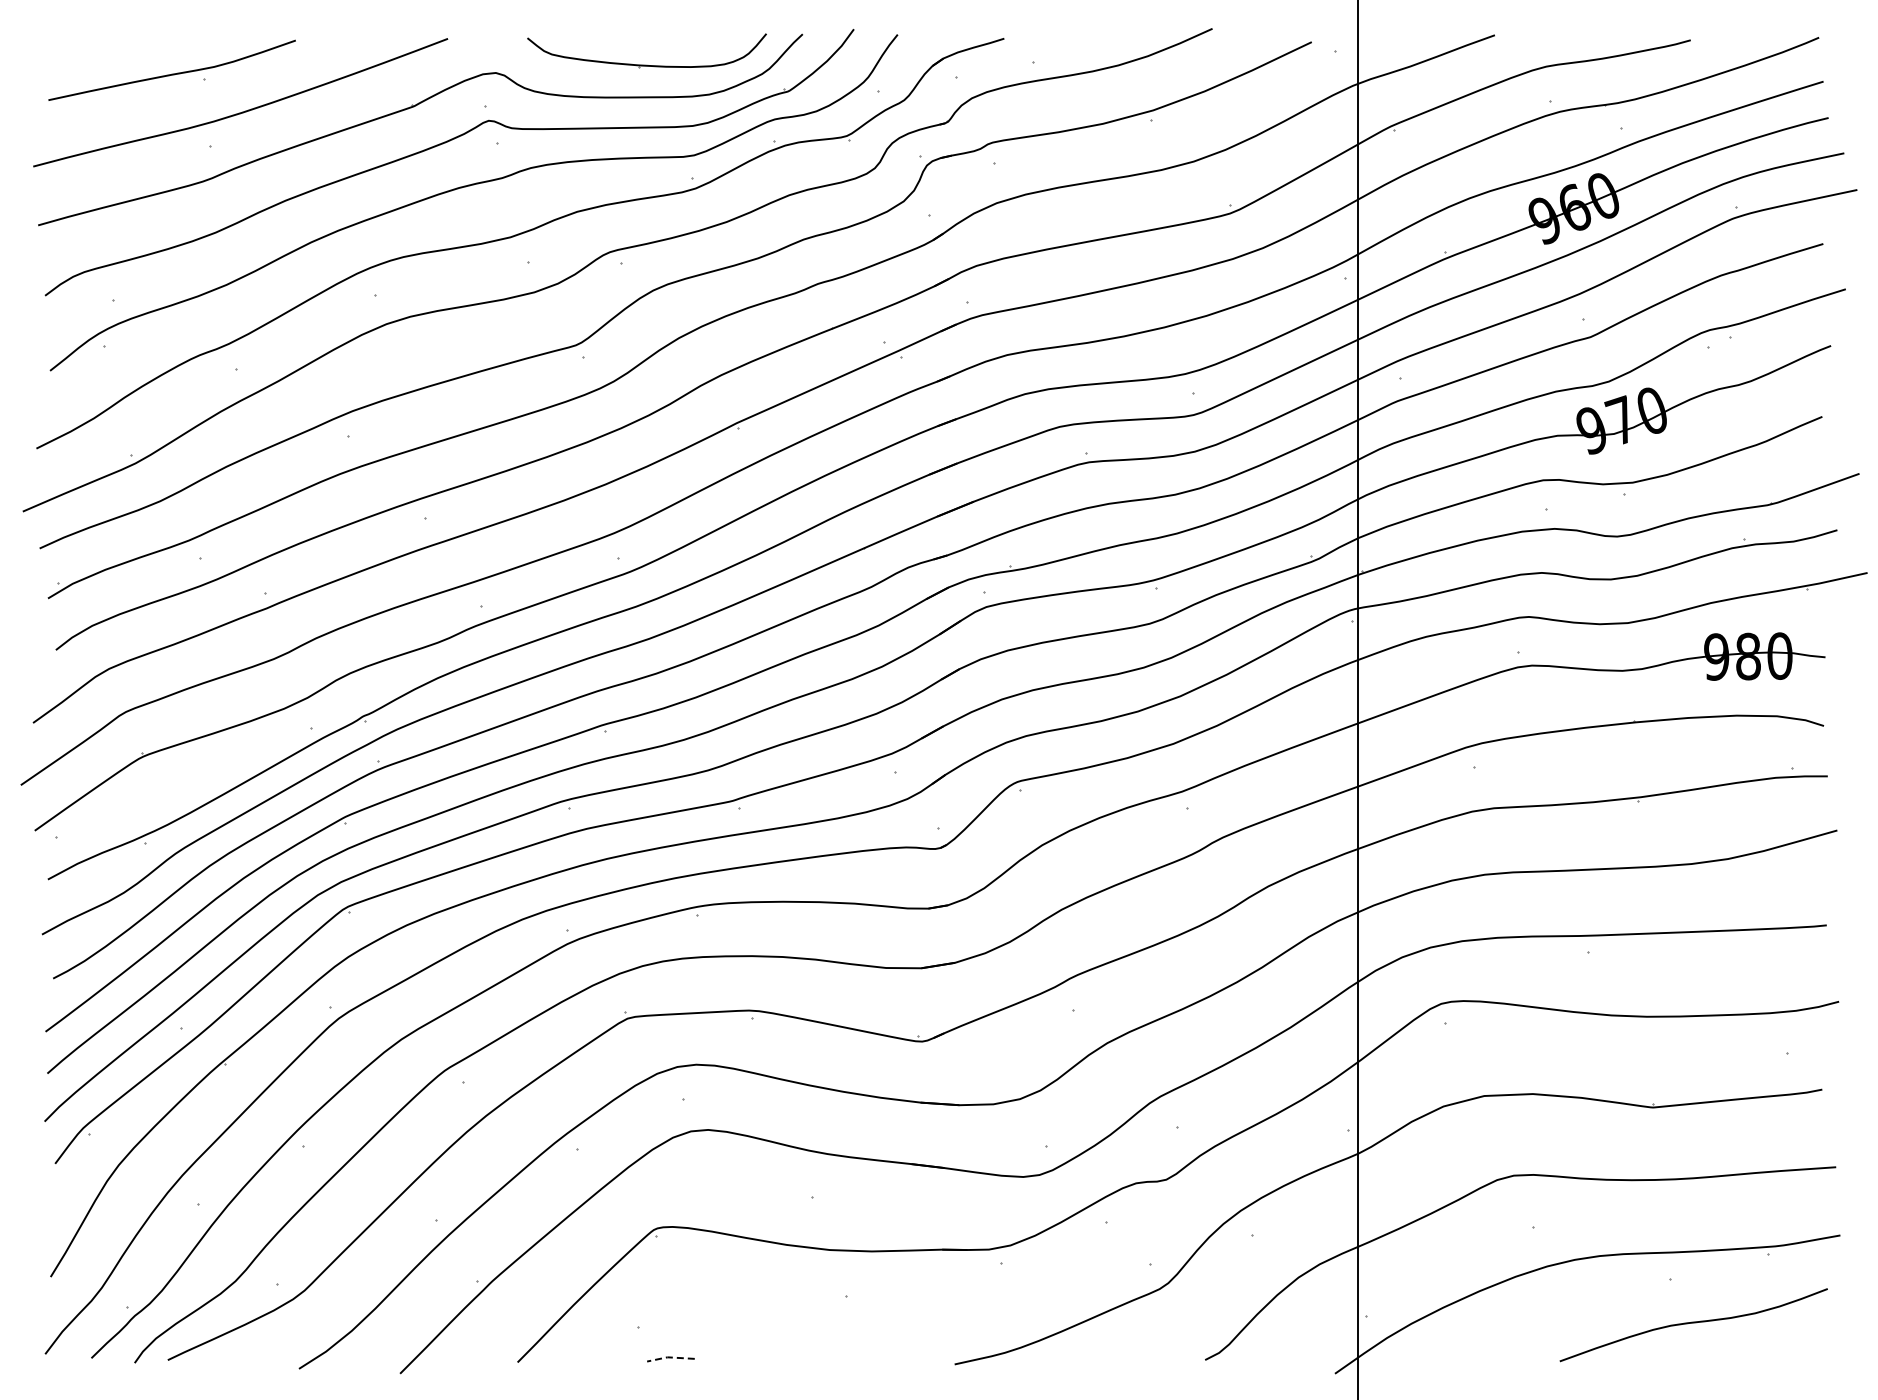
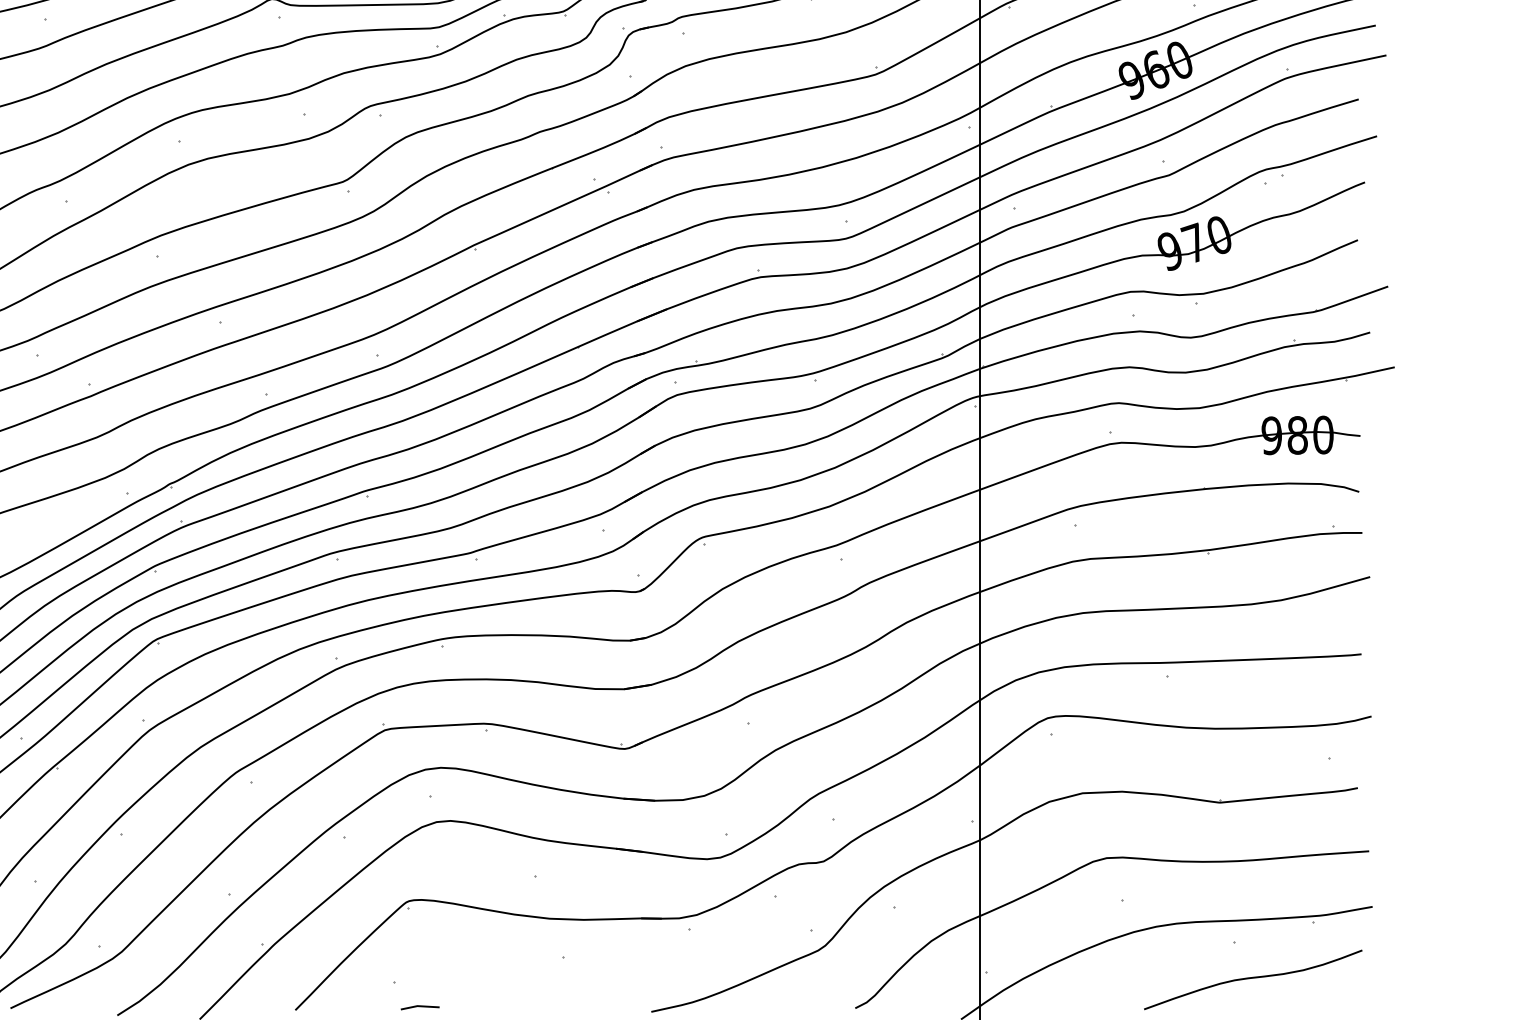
line: (670, 1357) -> (419, 1006), dashed -> solid

